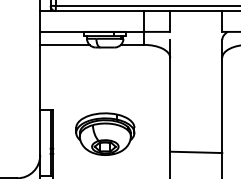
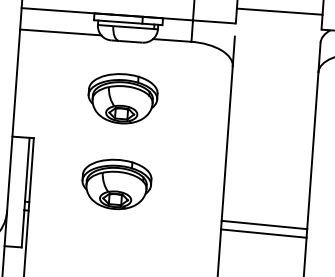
line: (196, 22) -> (280, 11), added
part: (104, 82) -> (121, 99), added
part: (104, 134) -> (115, 184), size x0.71
line: (196, 157) -> (264, 233), added

